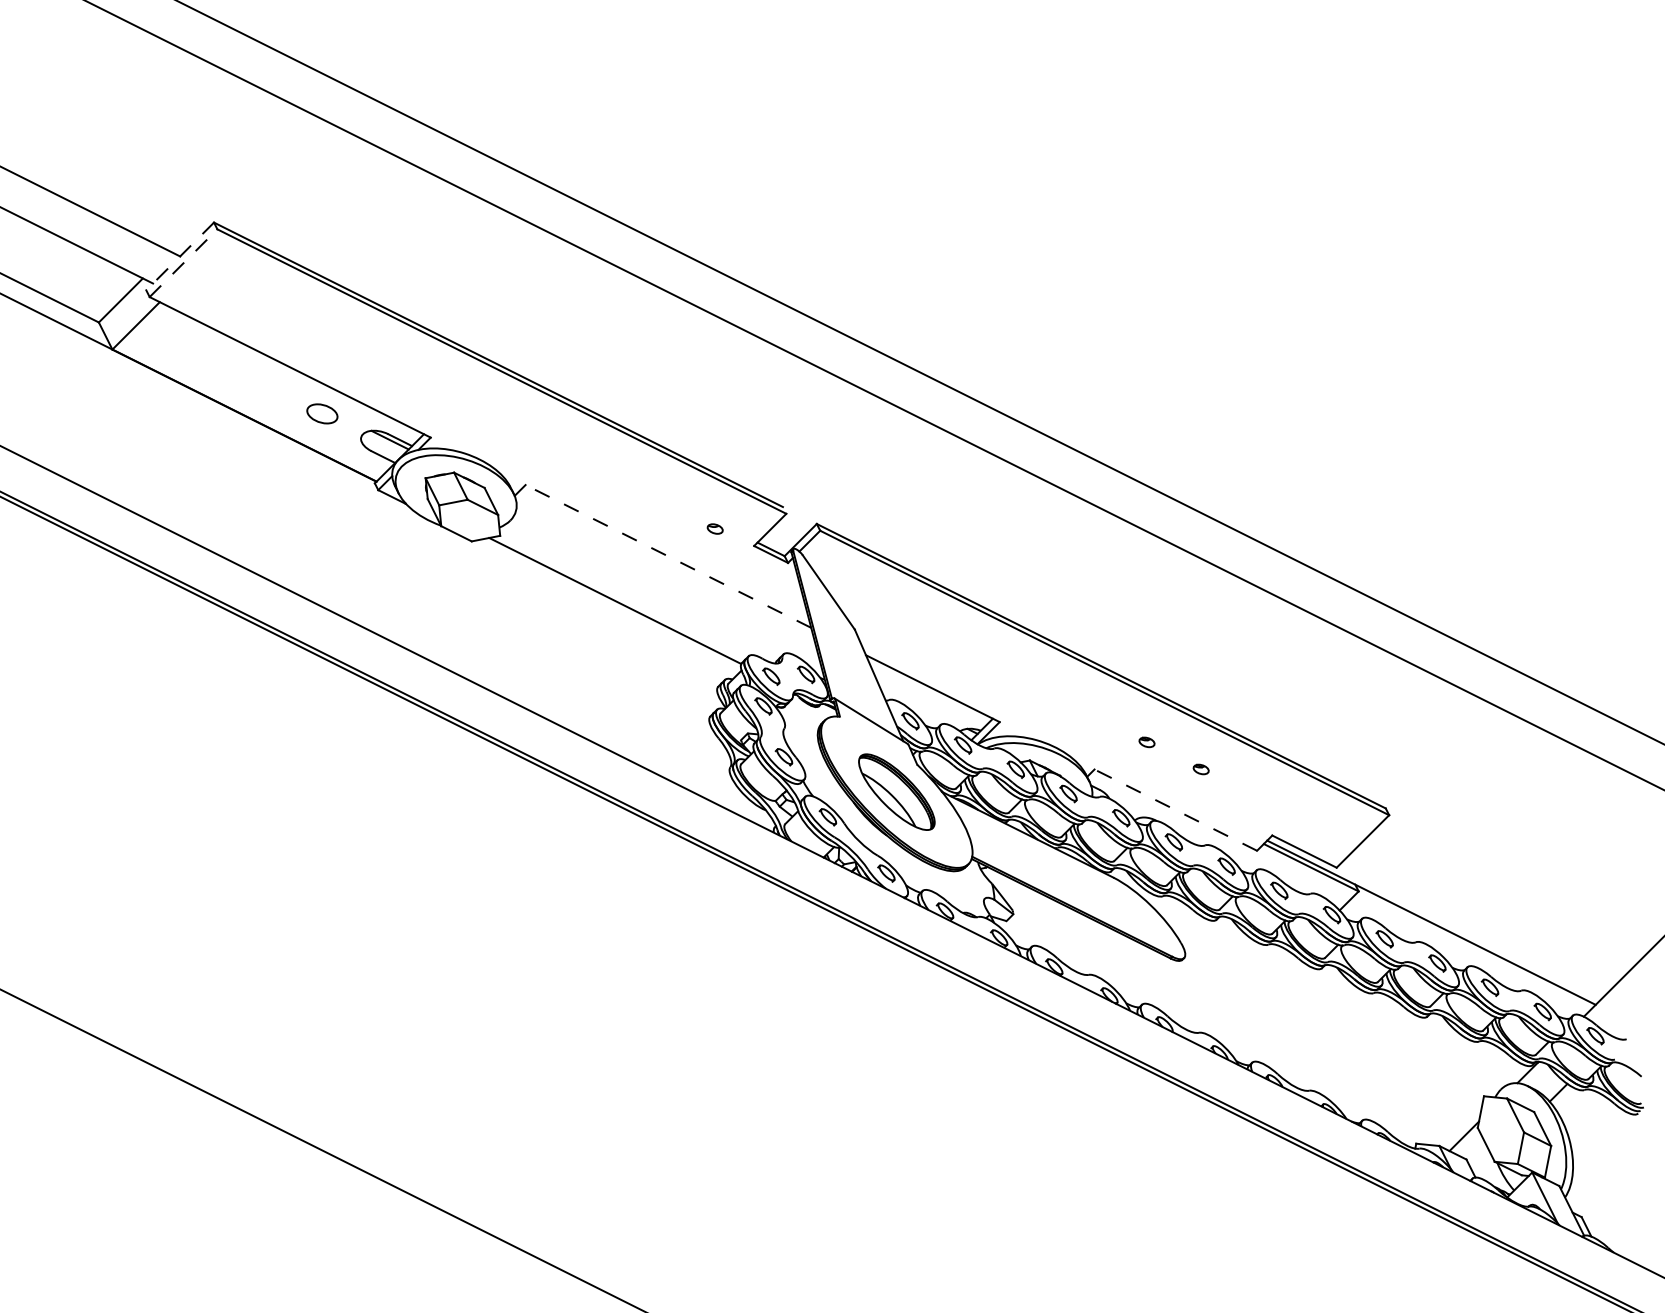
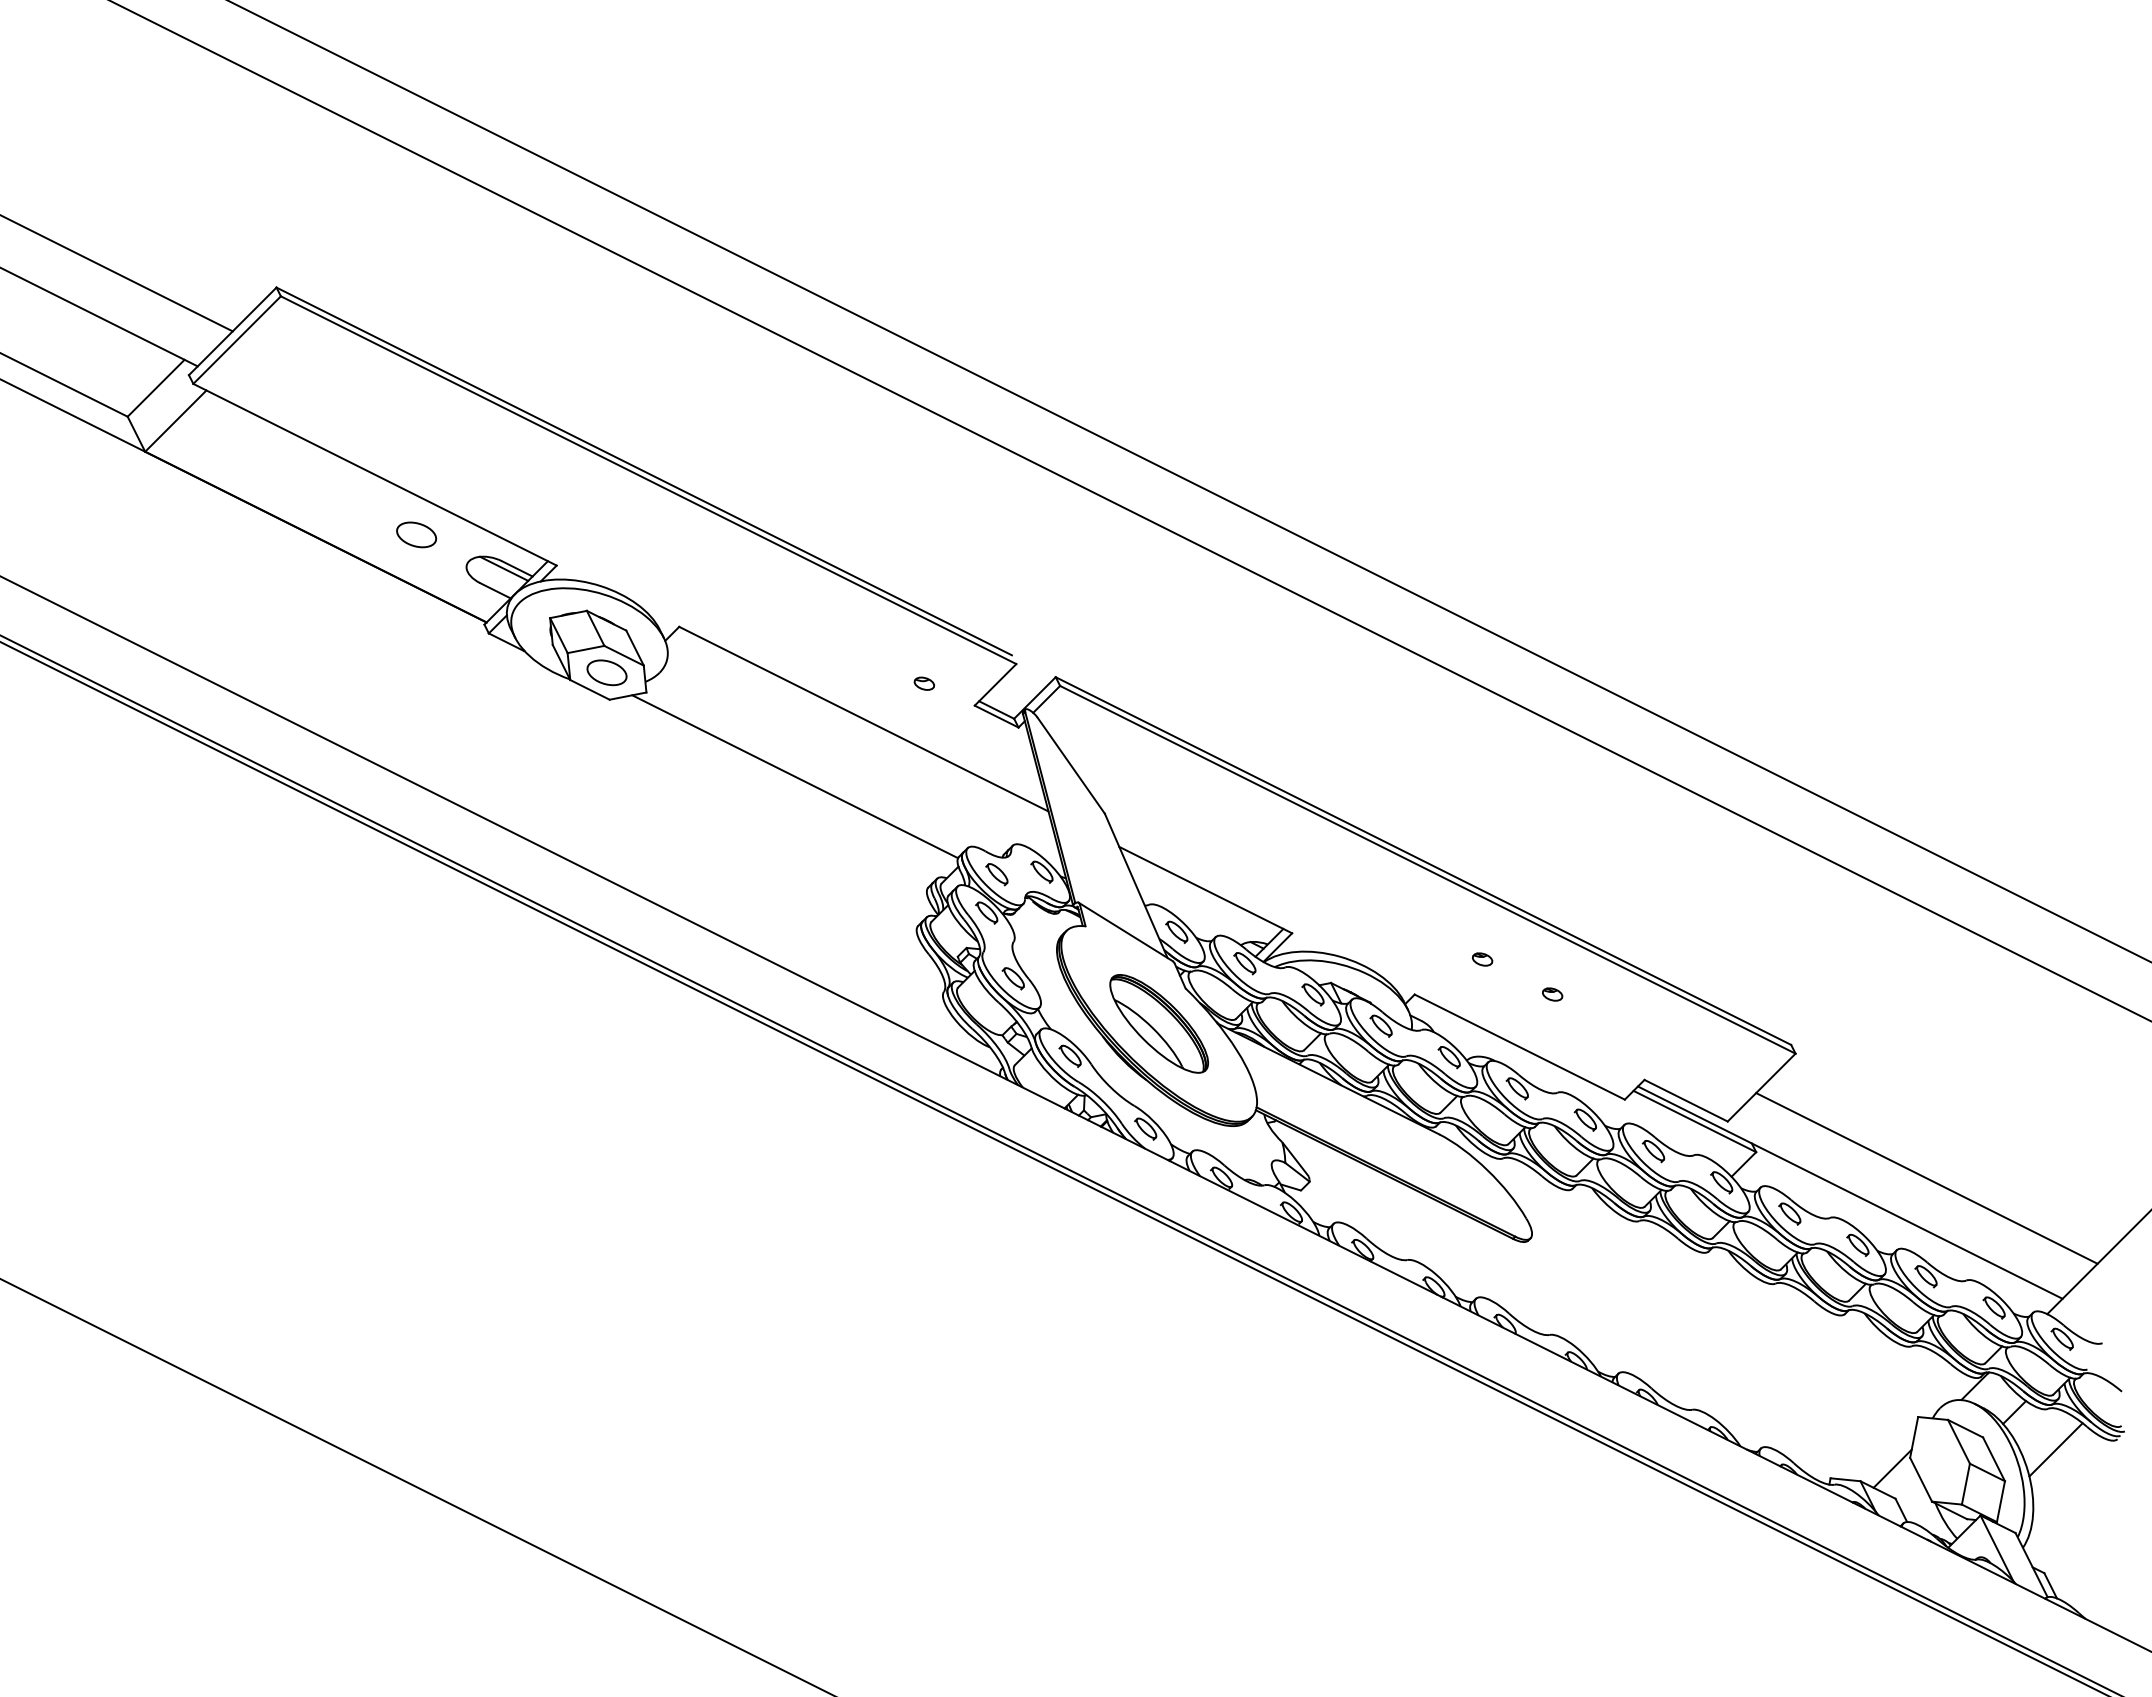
line: (179, 256) -> (232, 331), dashed -> solid
line: (183, 263) -> (237, 340), dashed -> solid
part: (469, 520) -> (606, 672), added
line: (668, 555) -> (863, 718), dashed -> solid
line: (1175, 809) -> (1519, 1046), dashed -> solid
line: (1490, 911) -> (1926, 1178), added
line: (1590, 1121) -> (2055, 1449), added

